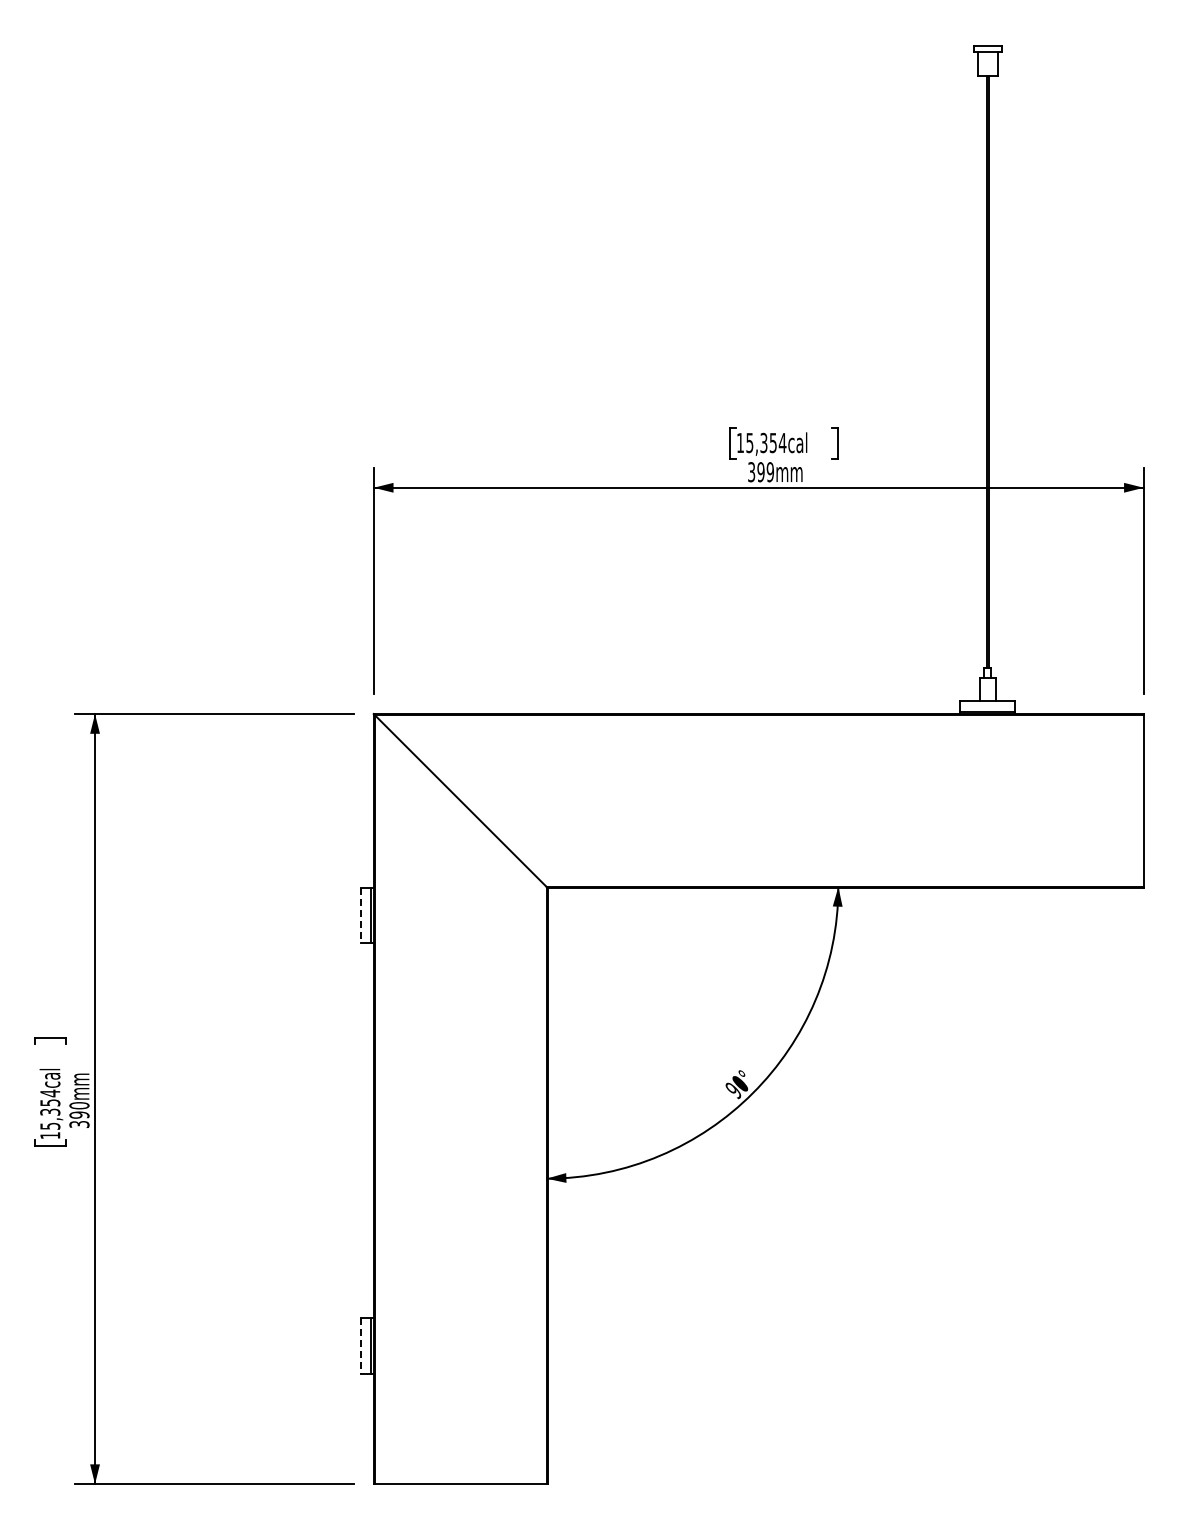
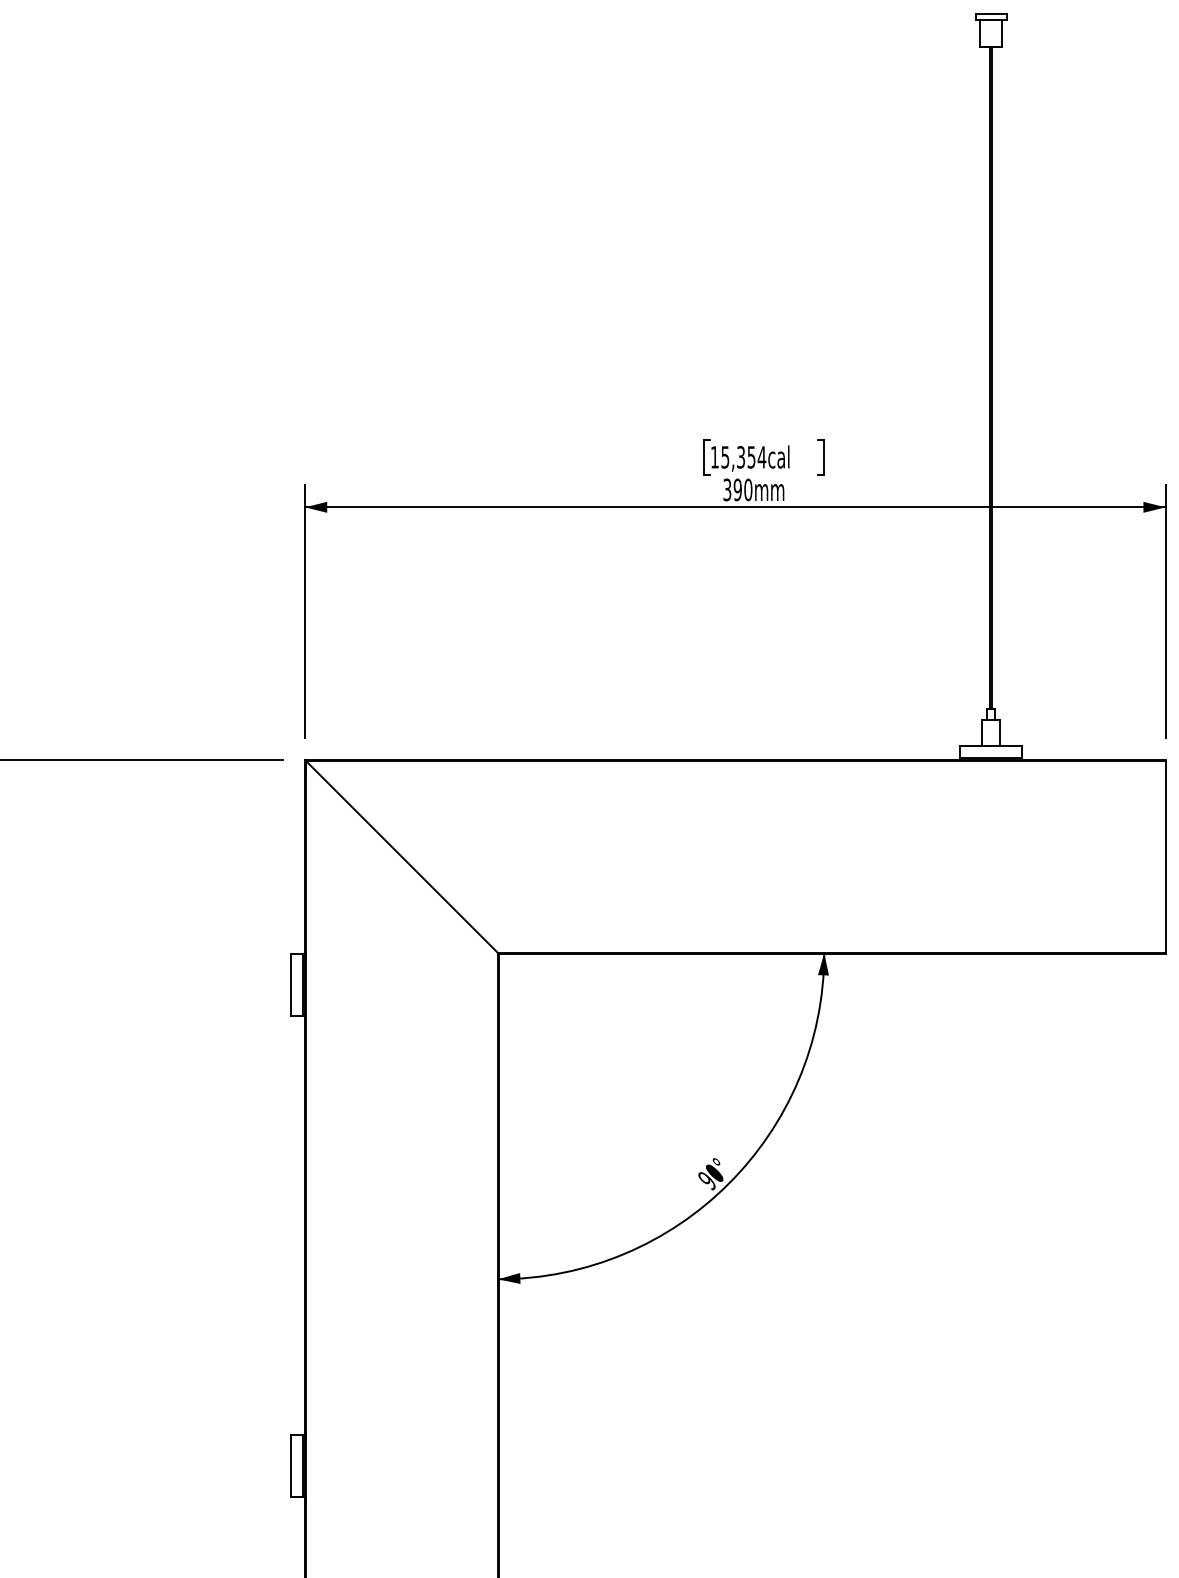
text: (769, 472) -> (747, 490), 399mm -> 390mm
line: (361, 915) -> (291, 985), dashed -> solid
line: (361, 1345) -> (291, 1465), dashed -> solid

